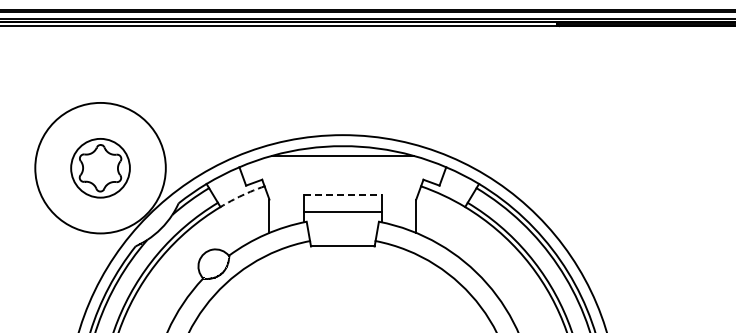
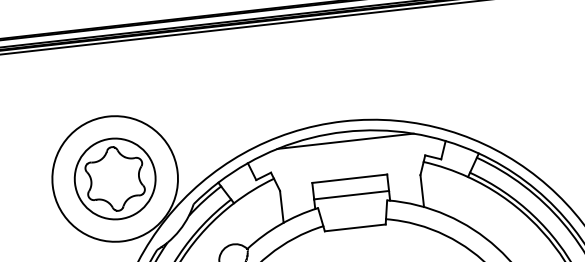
part: (100, 168) -> (115, 179), size x1.43
arc: (242, 195) -> (253, 189), dashed -> solid
line: (343, 195) -> (350, 179), dashed -> solid

